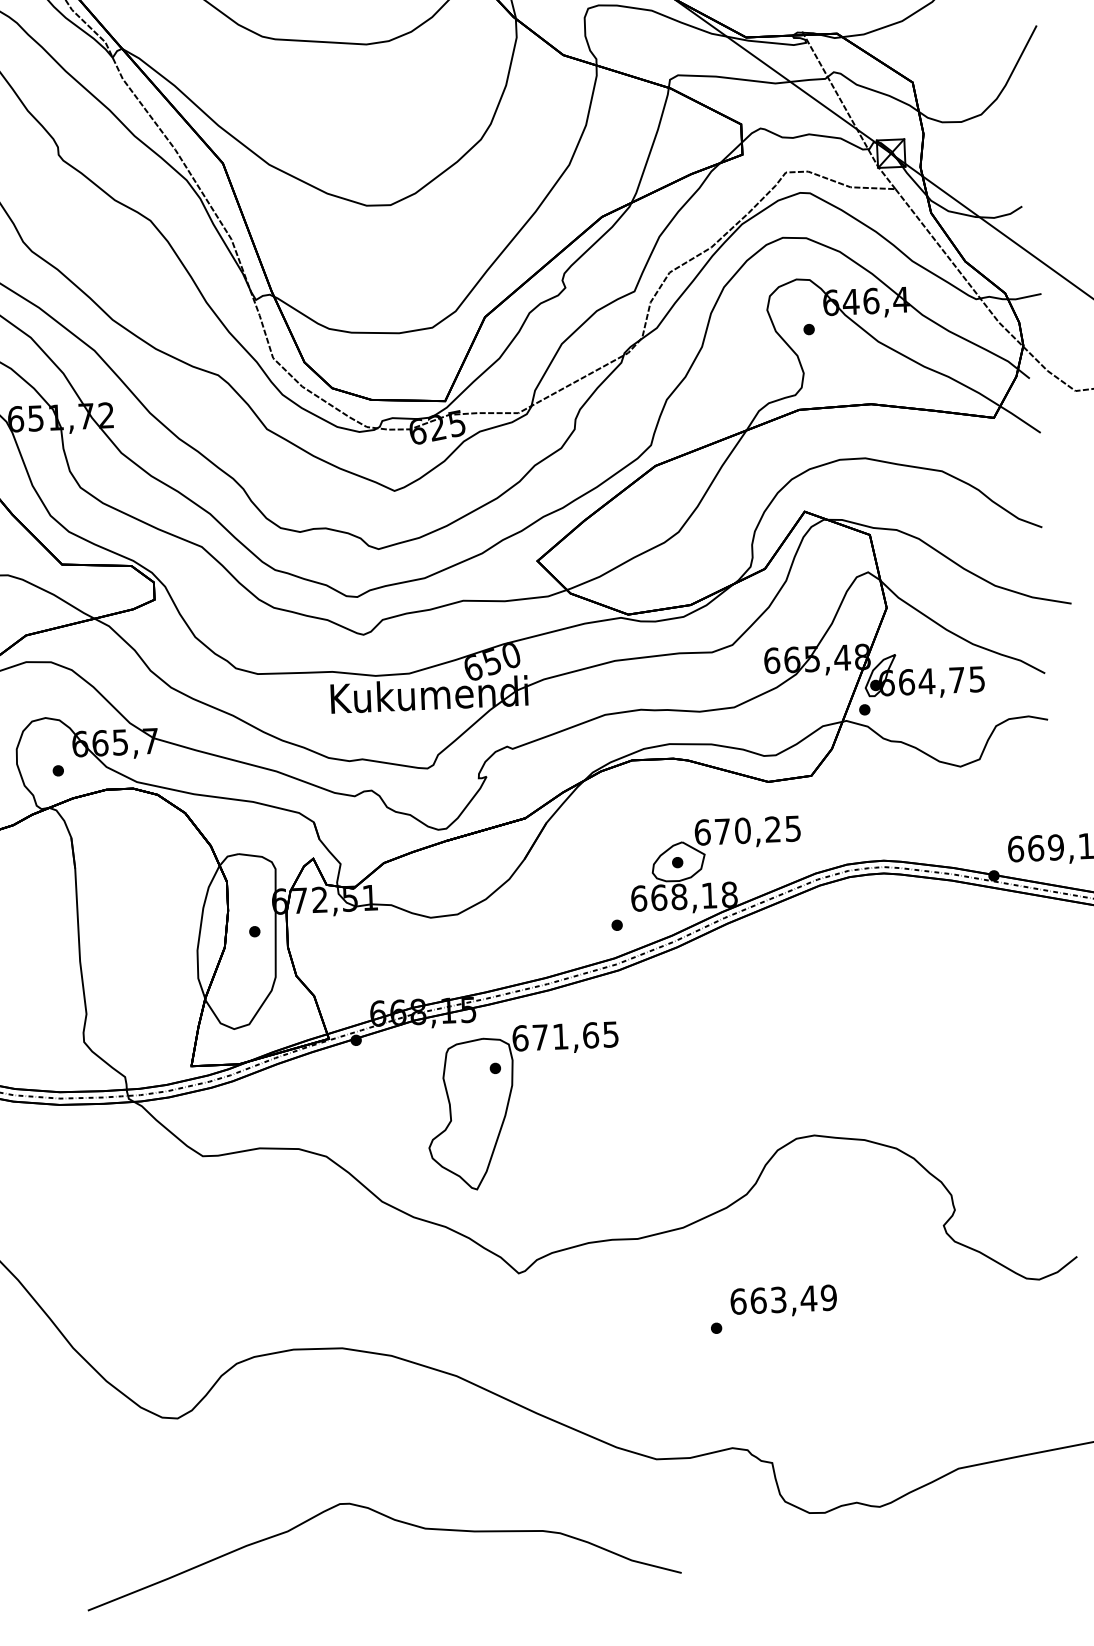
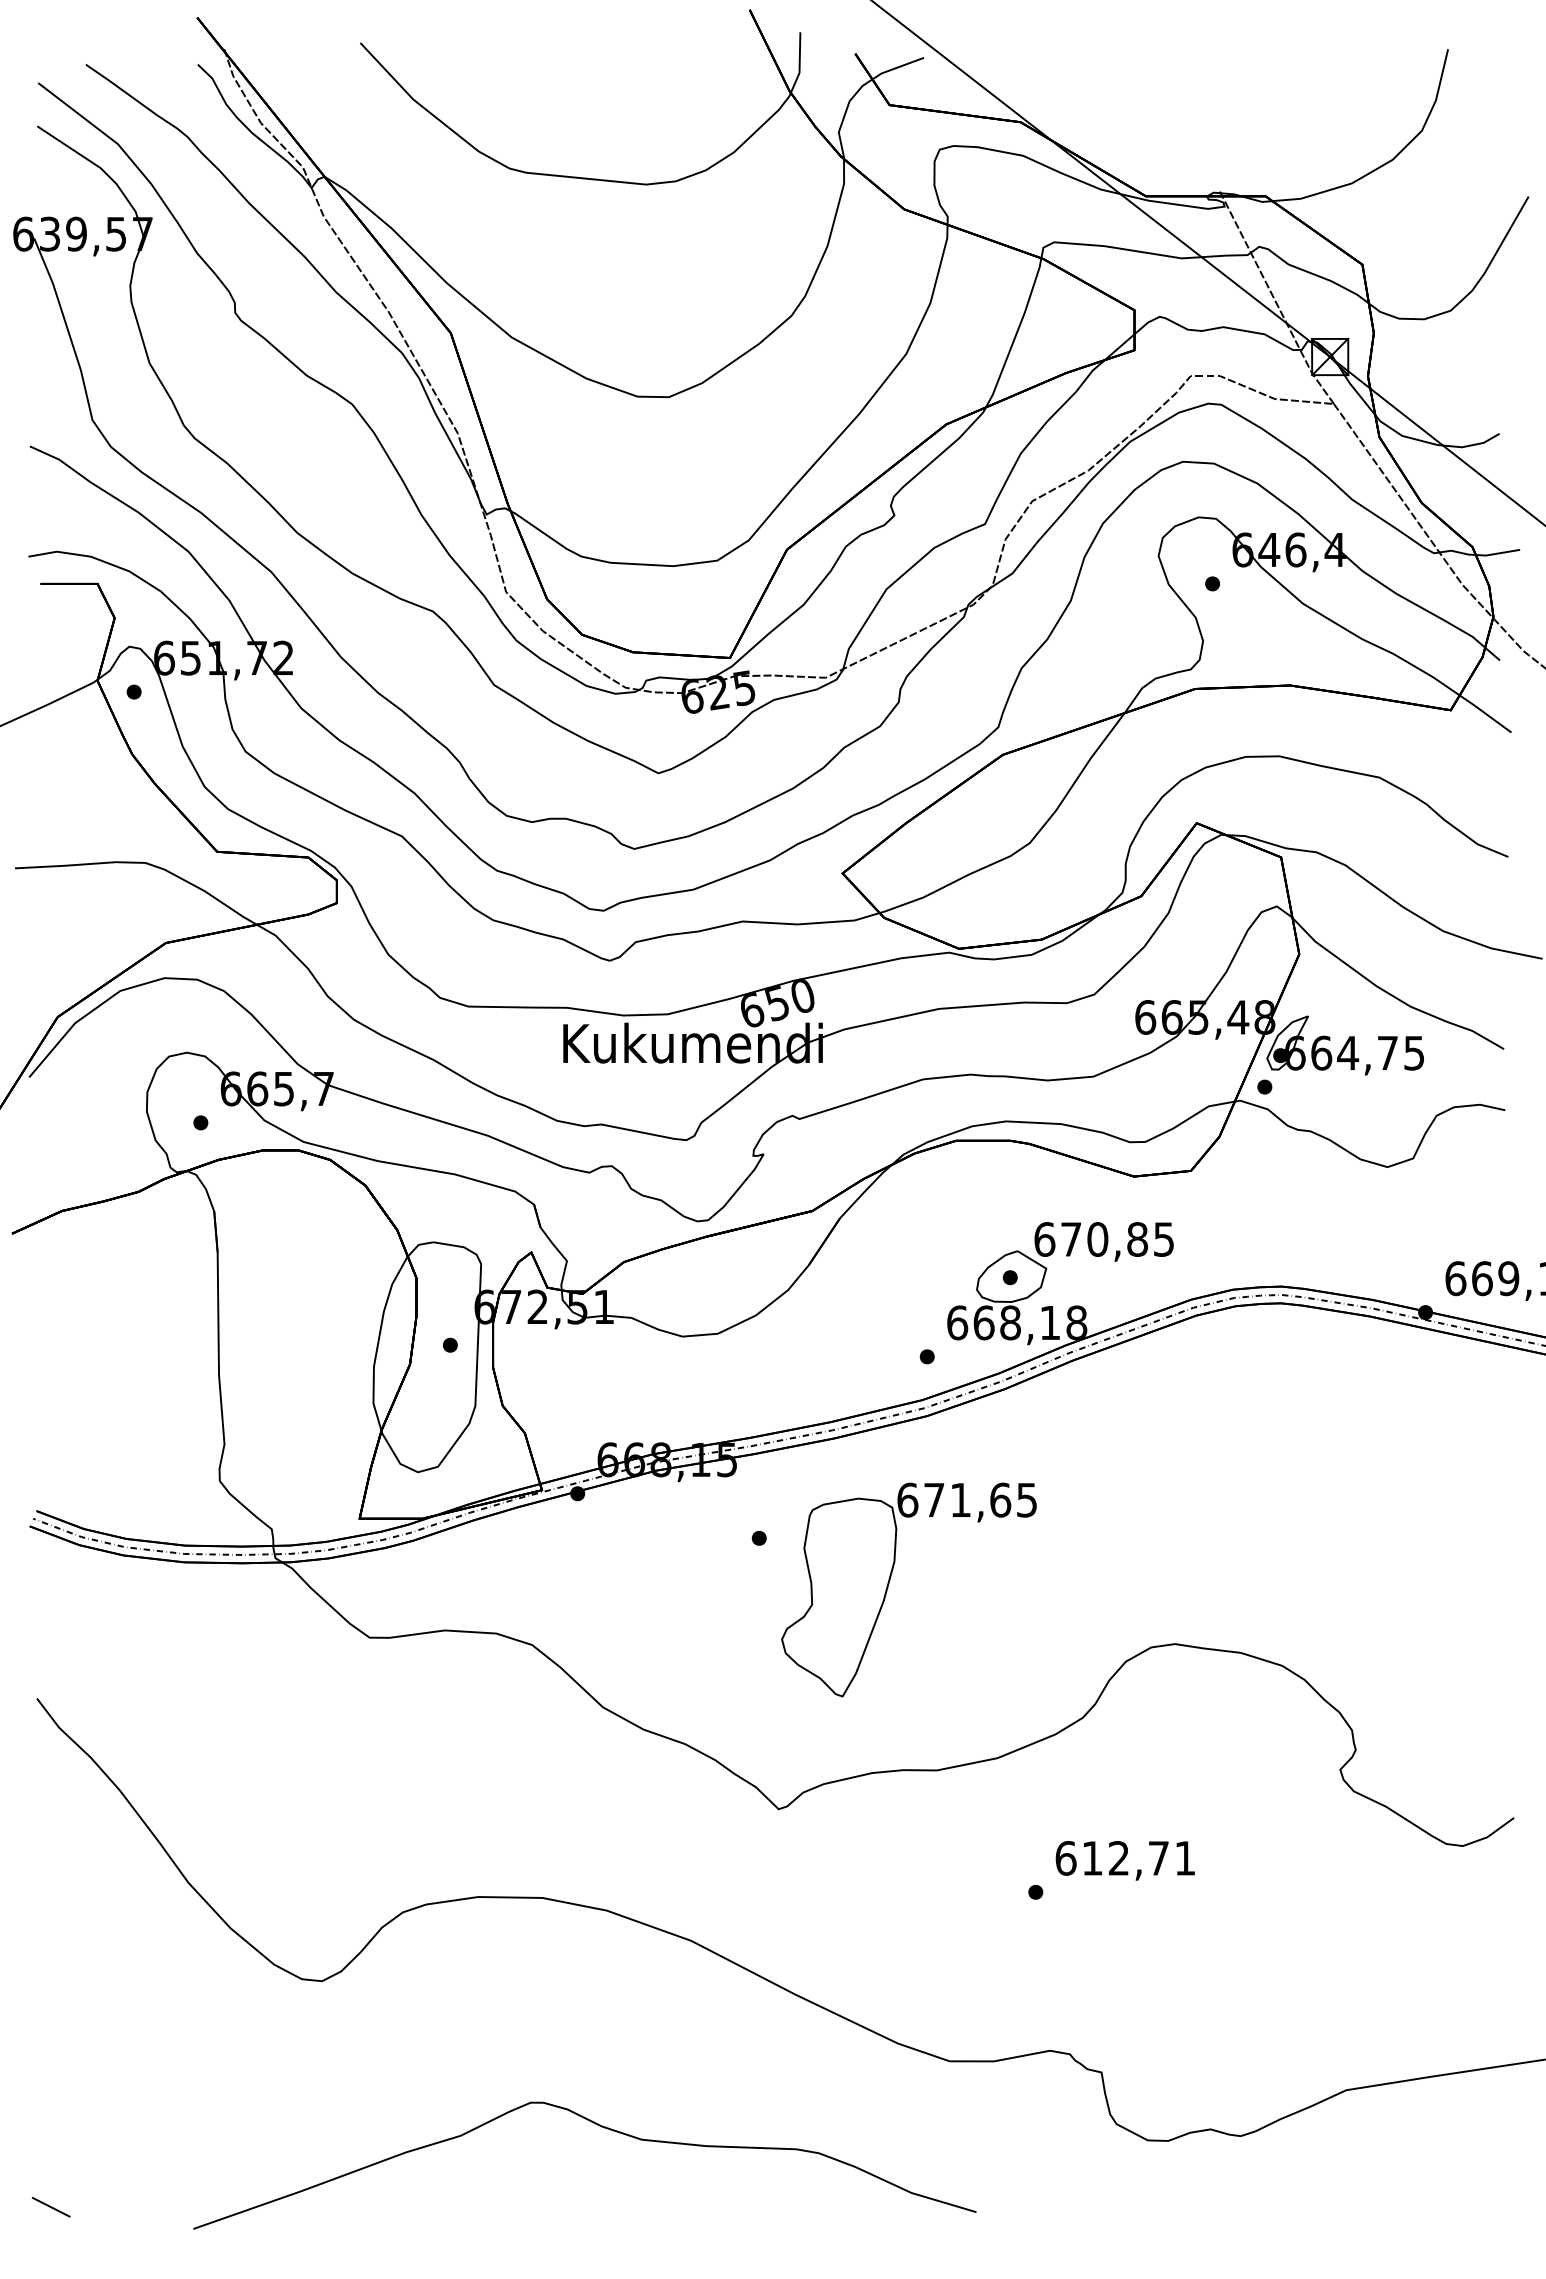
text: (773, 829) -> (1137, 1239), 670,25 -> 670,85
part: (509, 1102) -> (889, 1584), moved
text: (793, 1299) -> (1138, 1858), 663,49 -> 612,71

